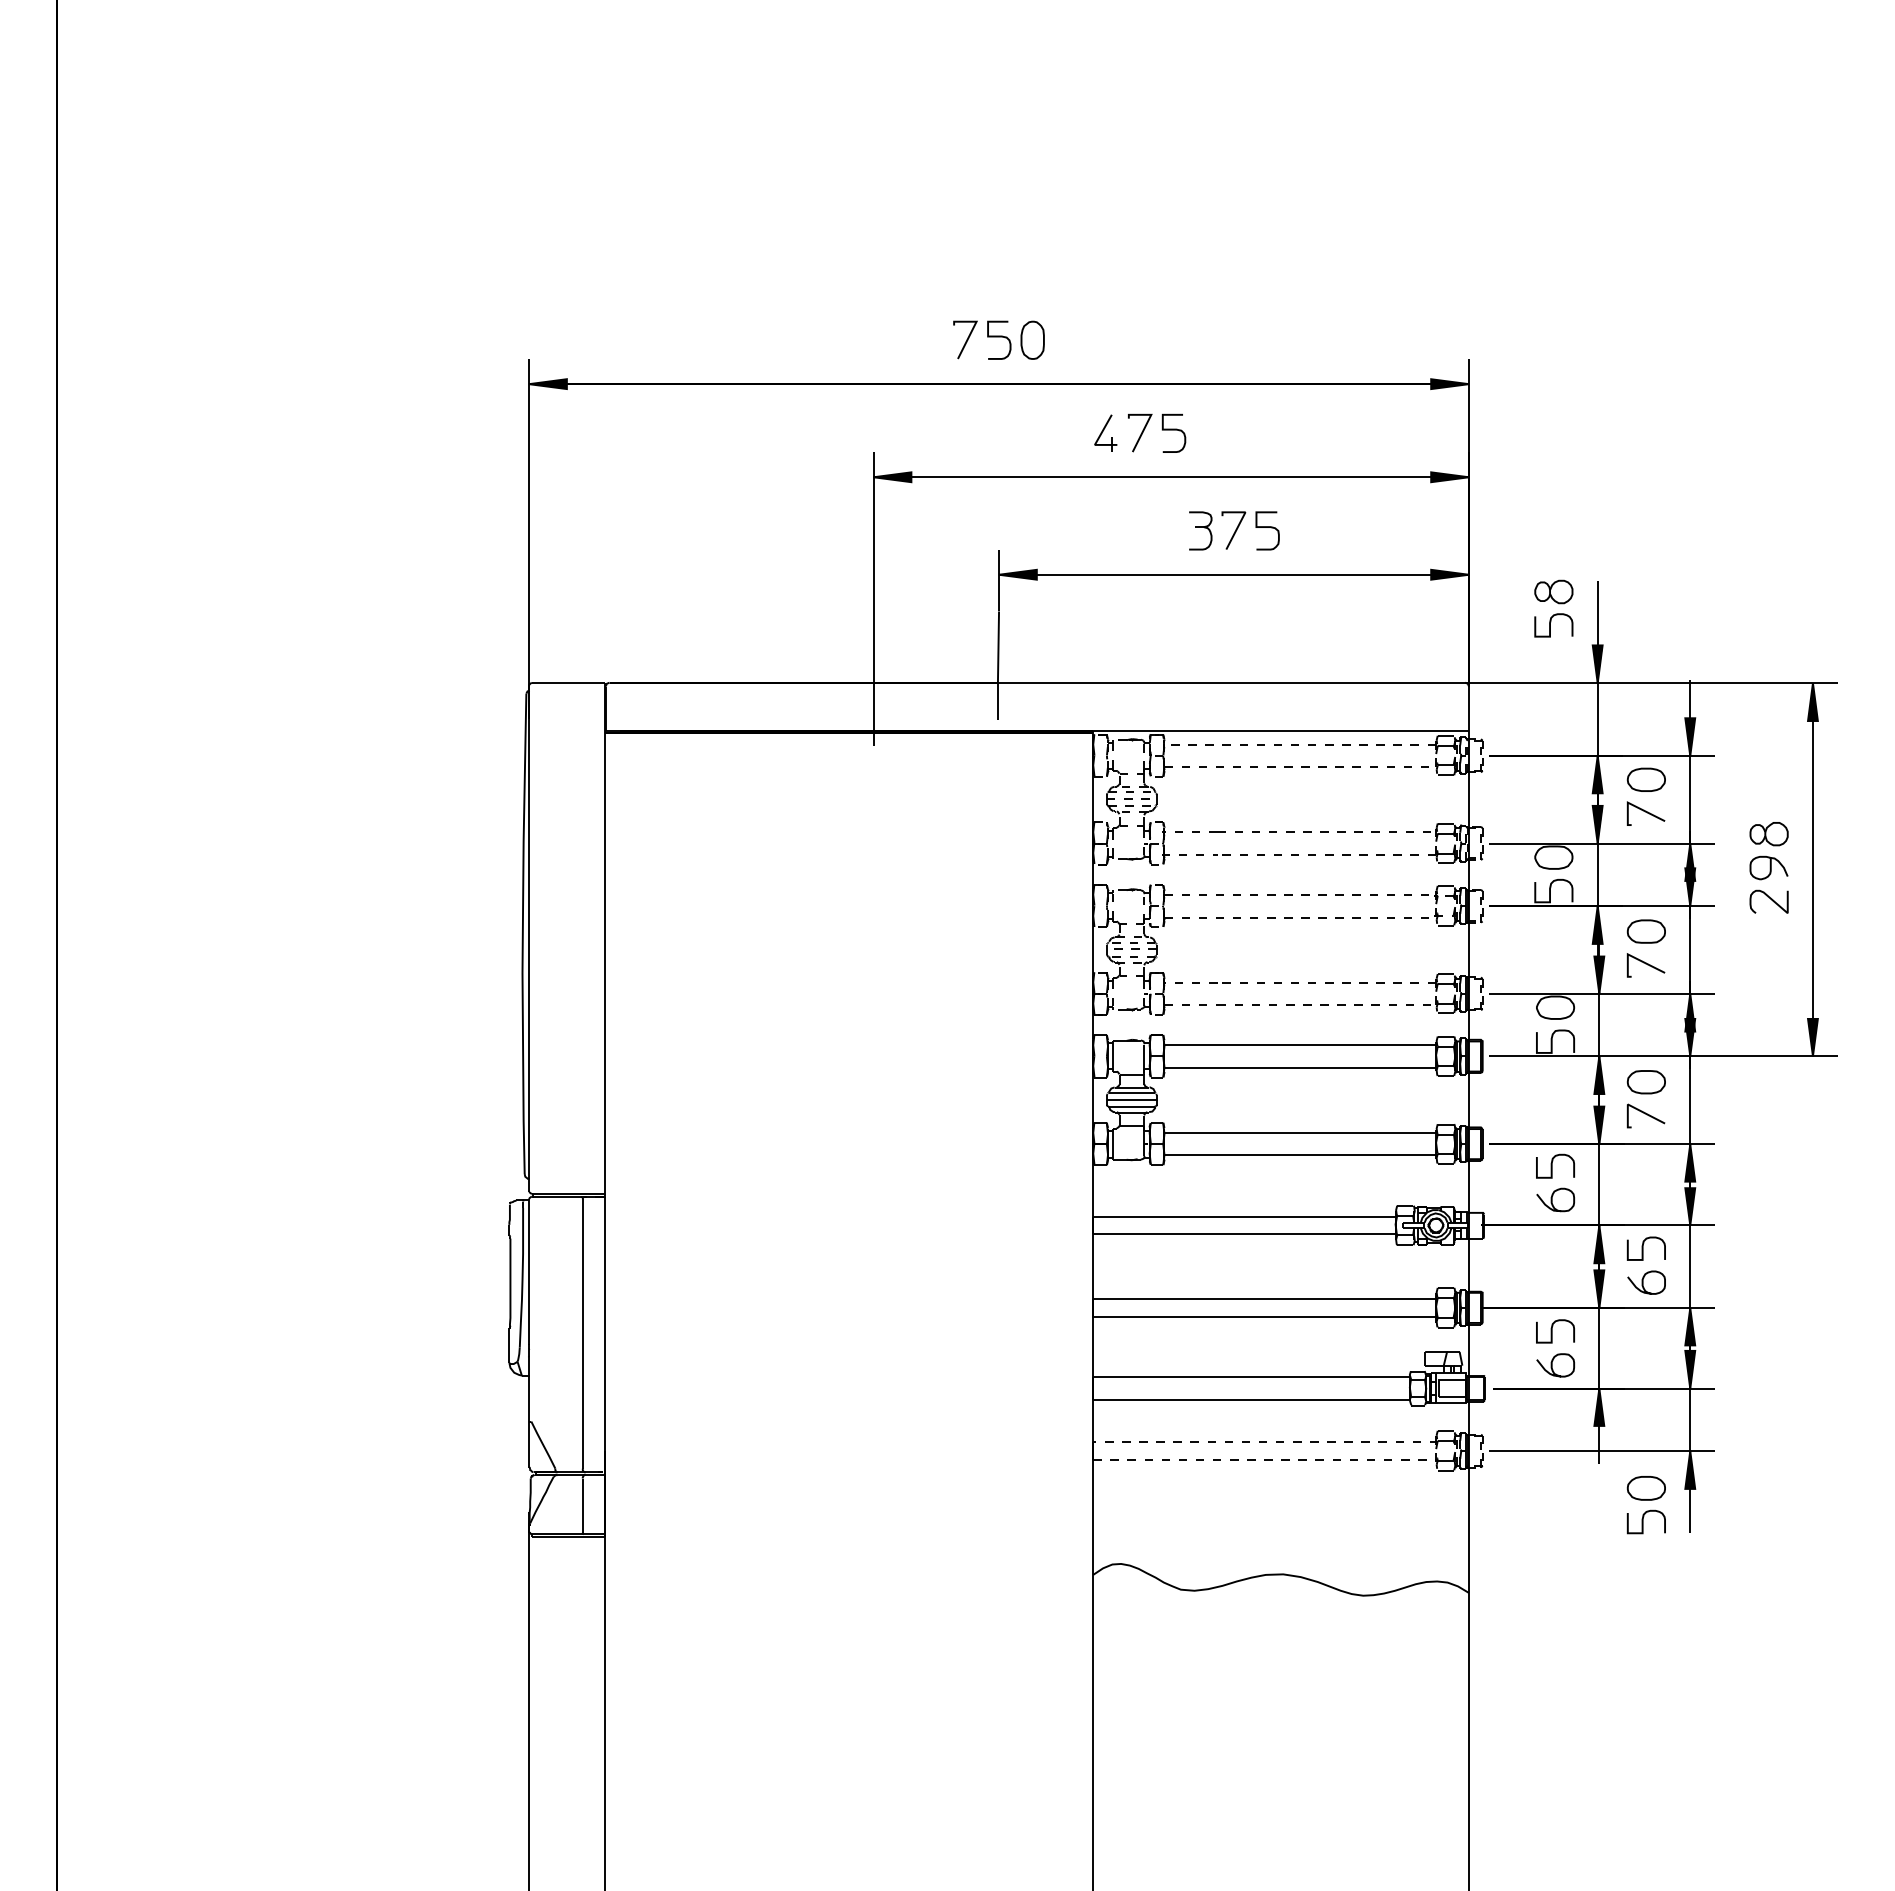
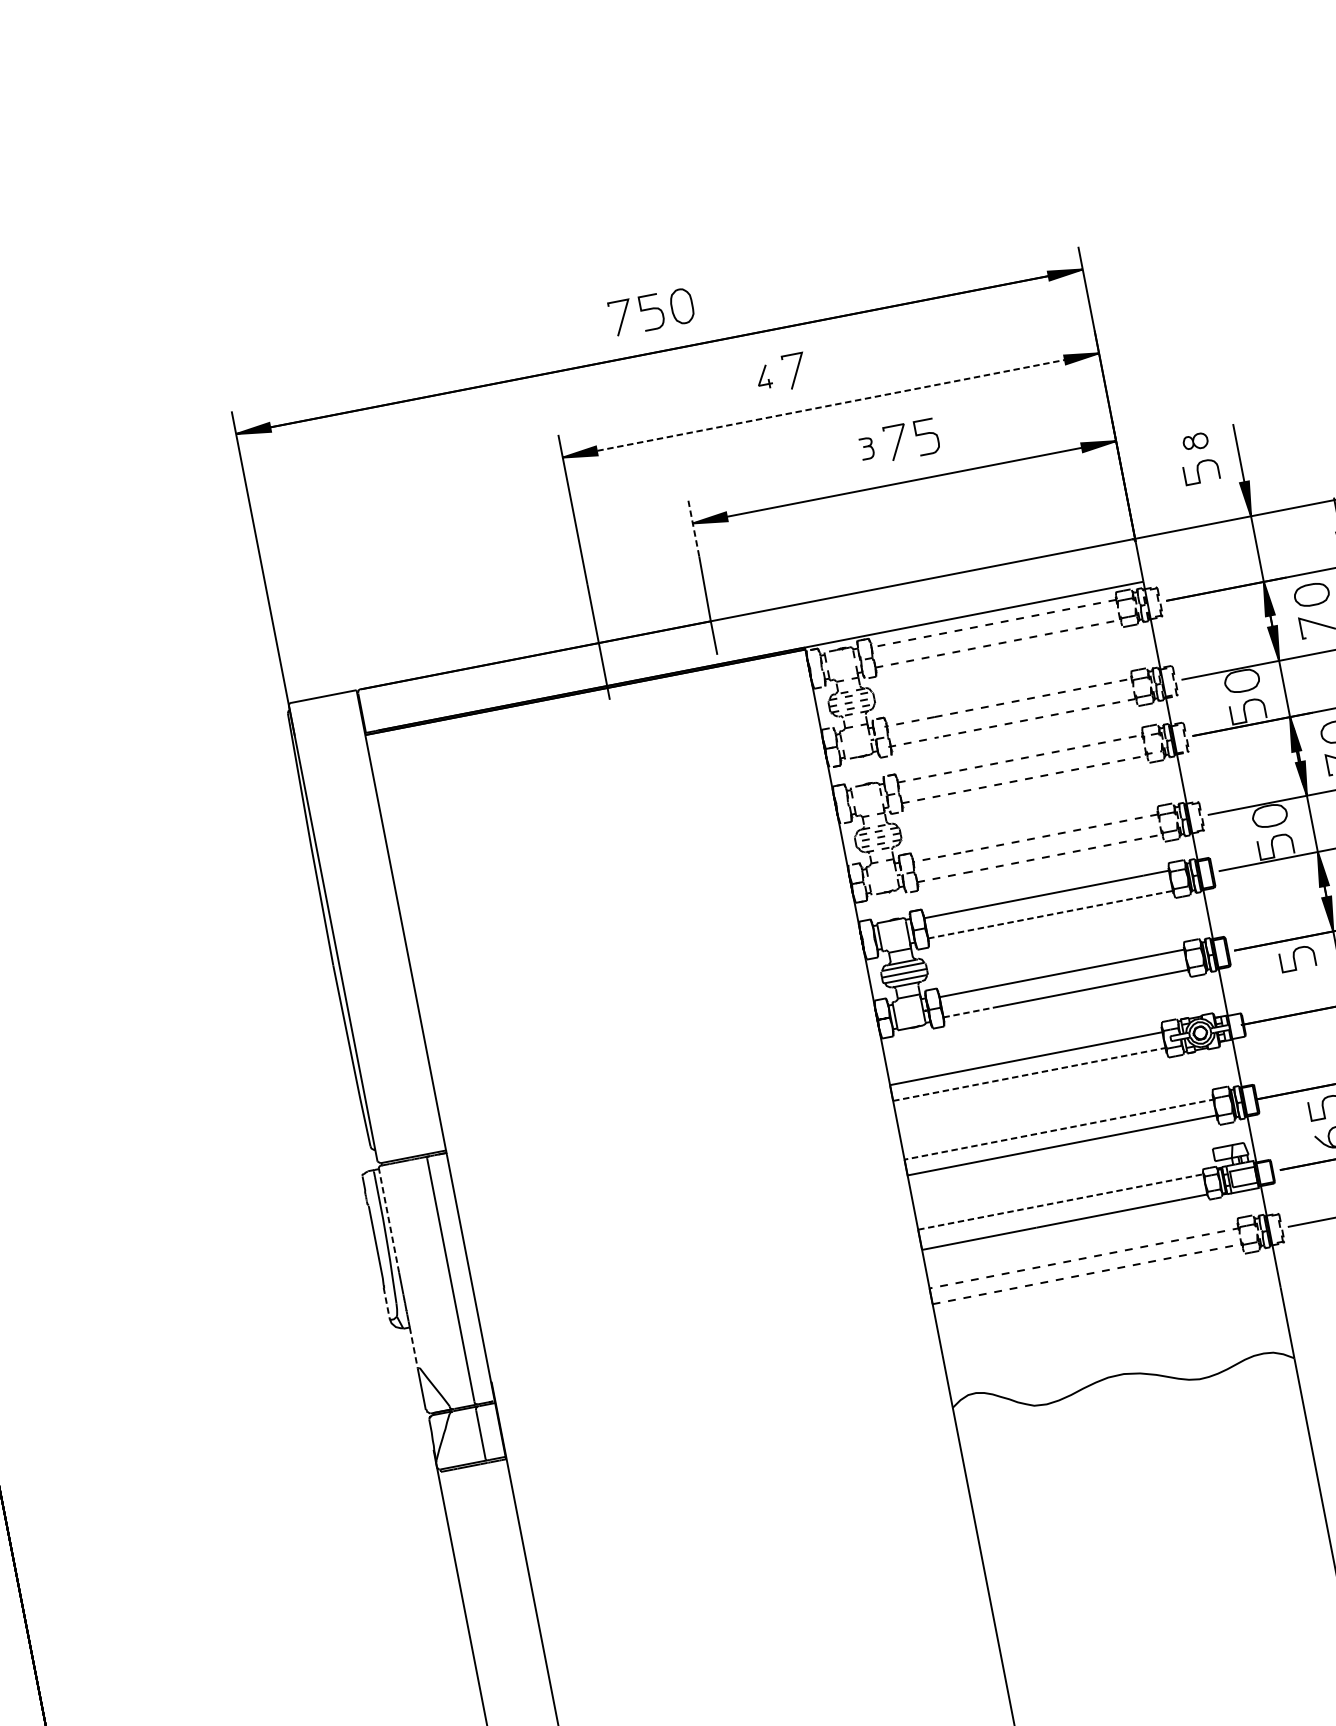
curve: (1173, 430) -> (824, 362), removed
part: (1105, 432) -> (763, 376), size x0.7
line: (1171, 477) -> (831, 405), solid -> dashed
part: (1200, 530) -> (866, 448), size x0.6
line: (999, 580) -> (694, 528), solid -> dashed
part: (1553, 591) -> (1195, 441), size x0.7
line: (1300, 1067) -> (1050, 914), solid -> dashed
line: (1192, 1155) -> (968, 1012), solid -> dashed
curve: (1552, 1199) -> (1300, 989), removed
line: (1244, 1234) -> (1029, 1074), solid -> dashed
line: (529, 1256) -> (389, 1219), solid -> dashed
line: (1265, 1299) -> (1059, 1129), solid -> dashed
line: (509, 1345) -> (386, 1303), solid -> dashed
line: (1252, 1377) -> (1061, 1202), solid -> dashed
line: (529, 1398) -> (414, 1347), solid -> dashed

